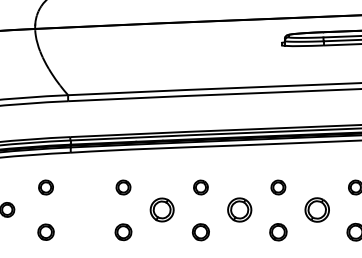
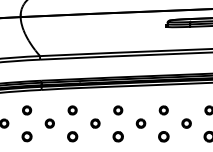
part: (84, 209) -> (49, 123), added
part: (162, 209) -> (95, 123), size x0.62
part: (238, 209) -> (140, 123), size x0.62
part: (316, 209) -> (186, 123), size x0.62

